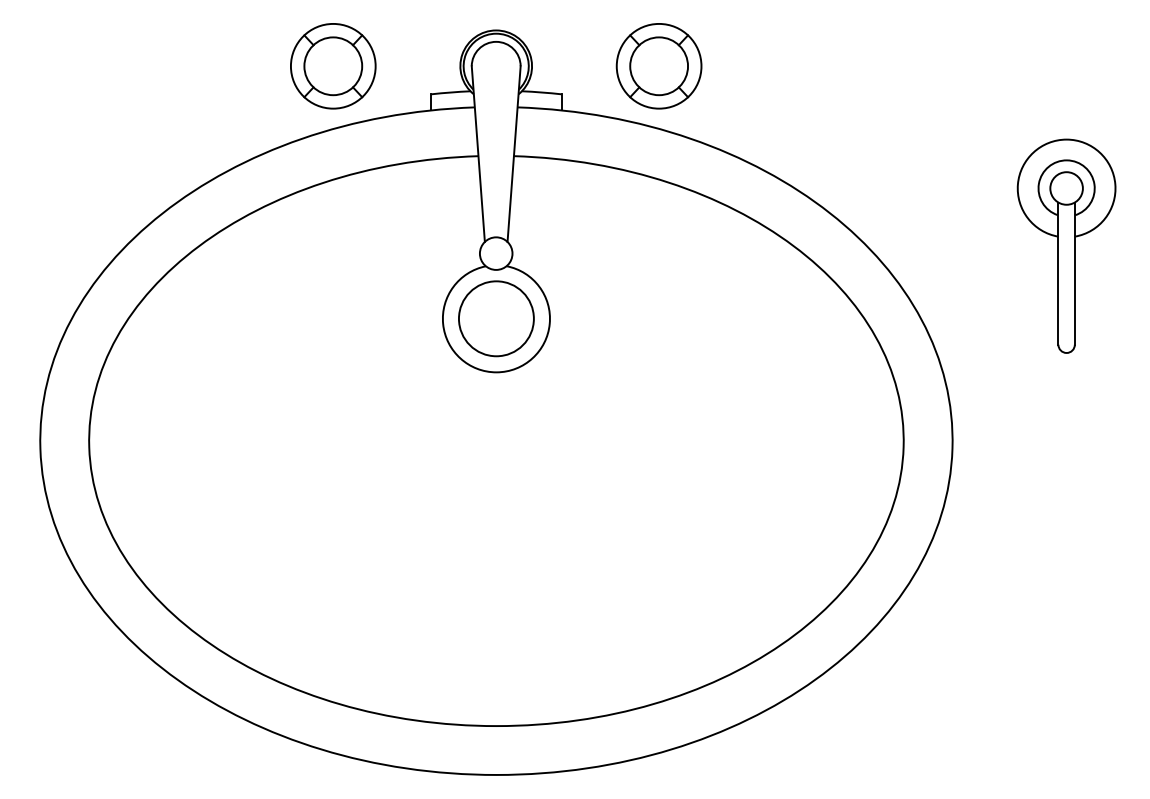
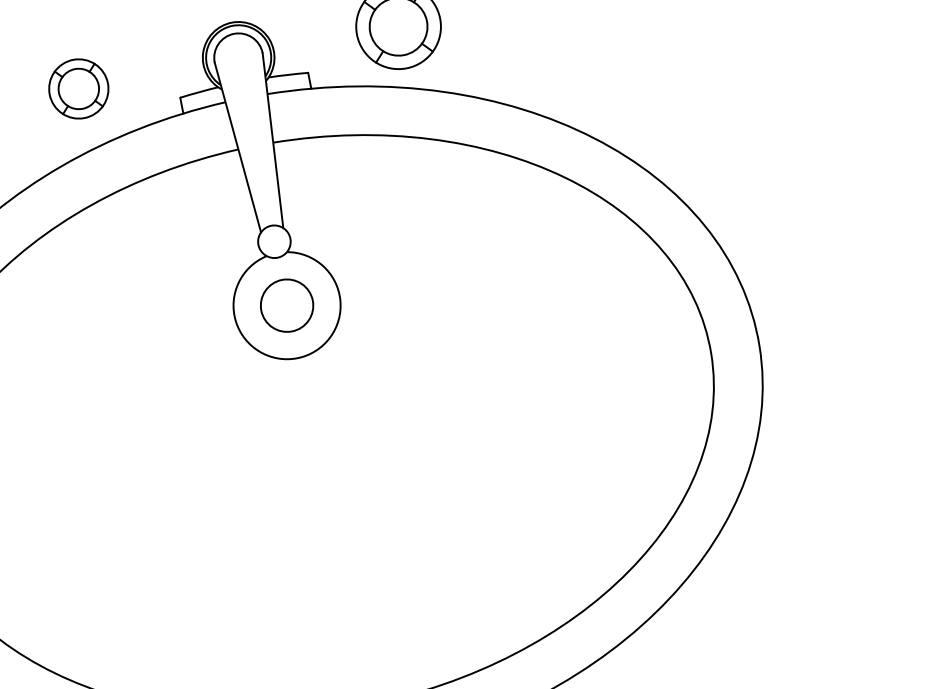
part: (333, 66) -> (78, 89), size x0.7
part: (1066, 245) -> (832, 124), removed
circle: (495, 318) -> (286, 305), size x0.7

